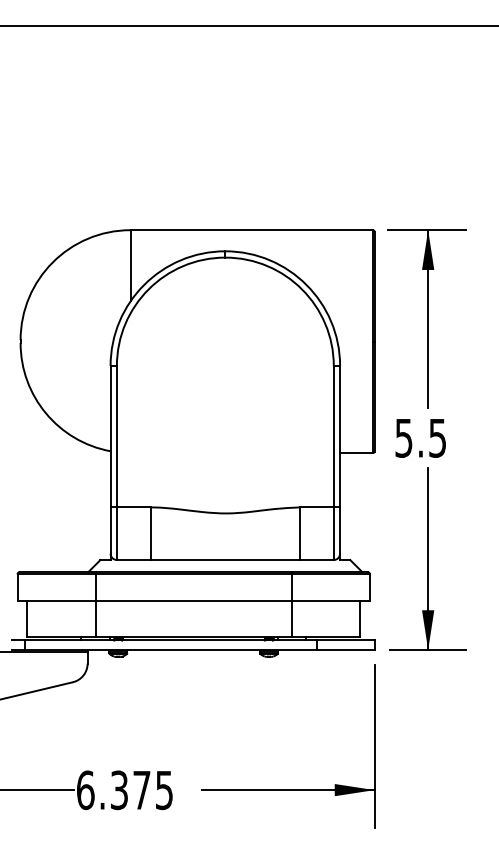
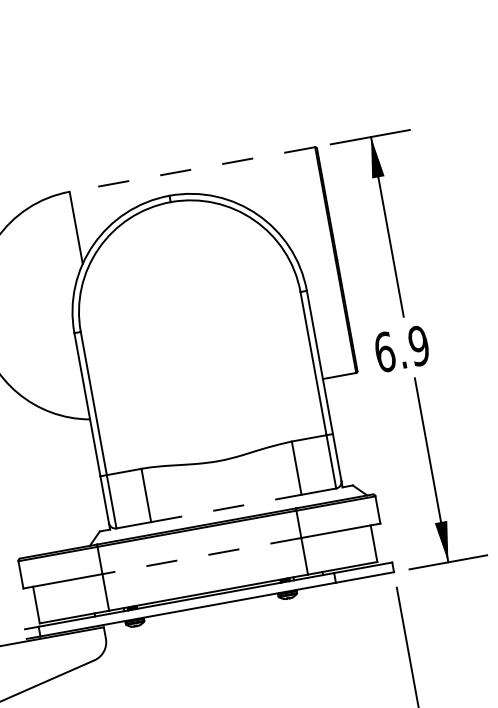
line: (251, 230) -> (192, 169), solid -> dashed
text: (420, 437) -> (401, 348), 5.5 -> 6.9
line: (225, 560) -> (226, 508), solid -> dashed
line: (193, 601) -> (201, 556), solid -> dashed

